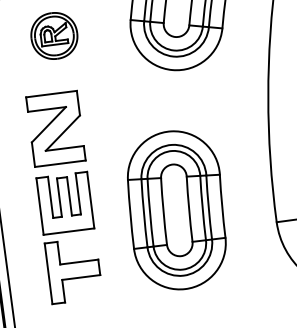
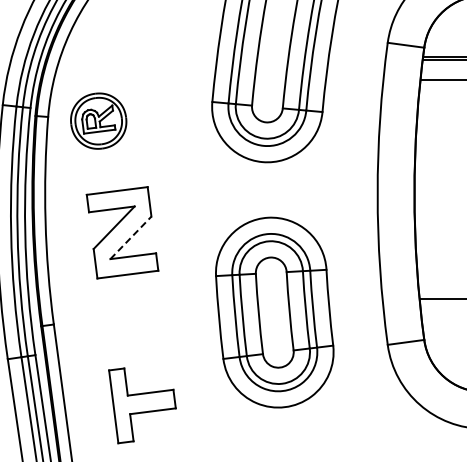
part: (54, 35) -> (98, 120), moved
line: (62, 132) -> (130, 237), solid -> dashed
part: (65, 202) -> (133, 321), removed
part: (176, 210) -> (274, 312), moved

